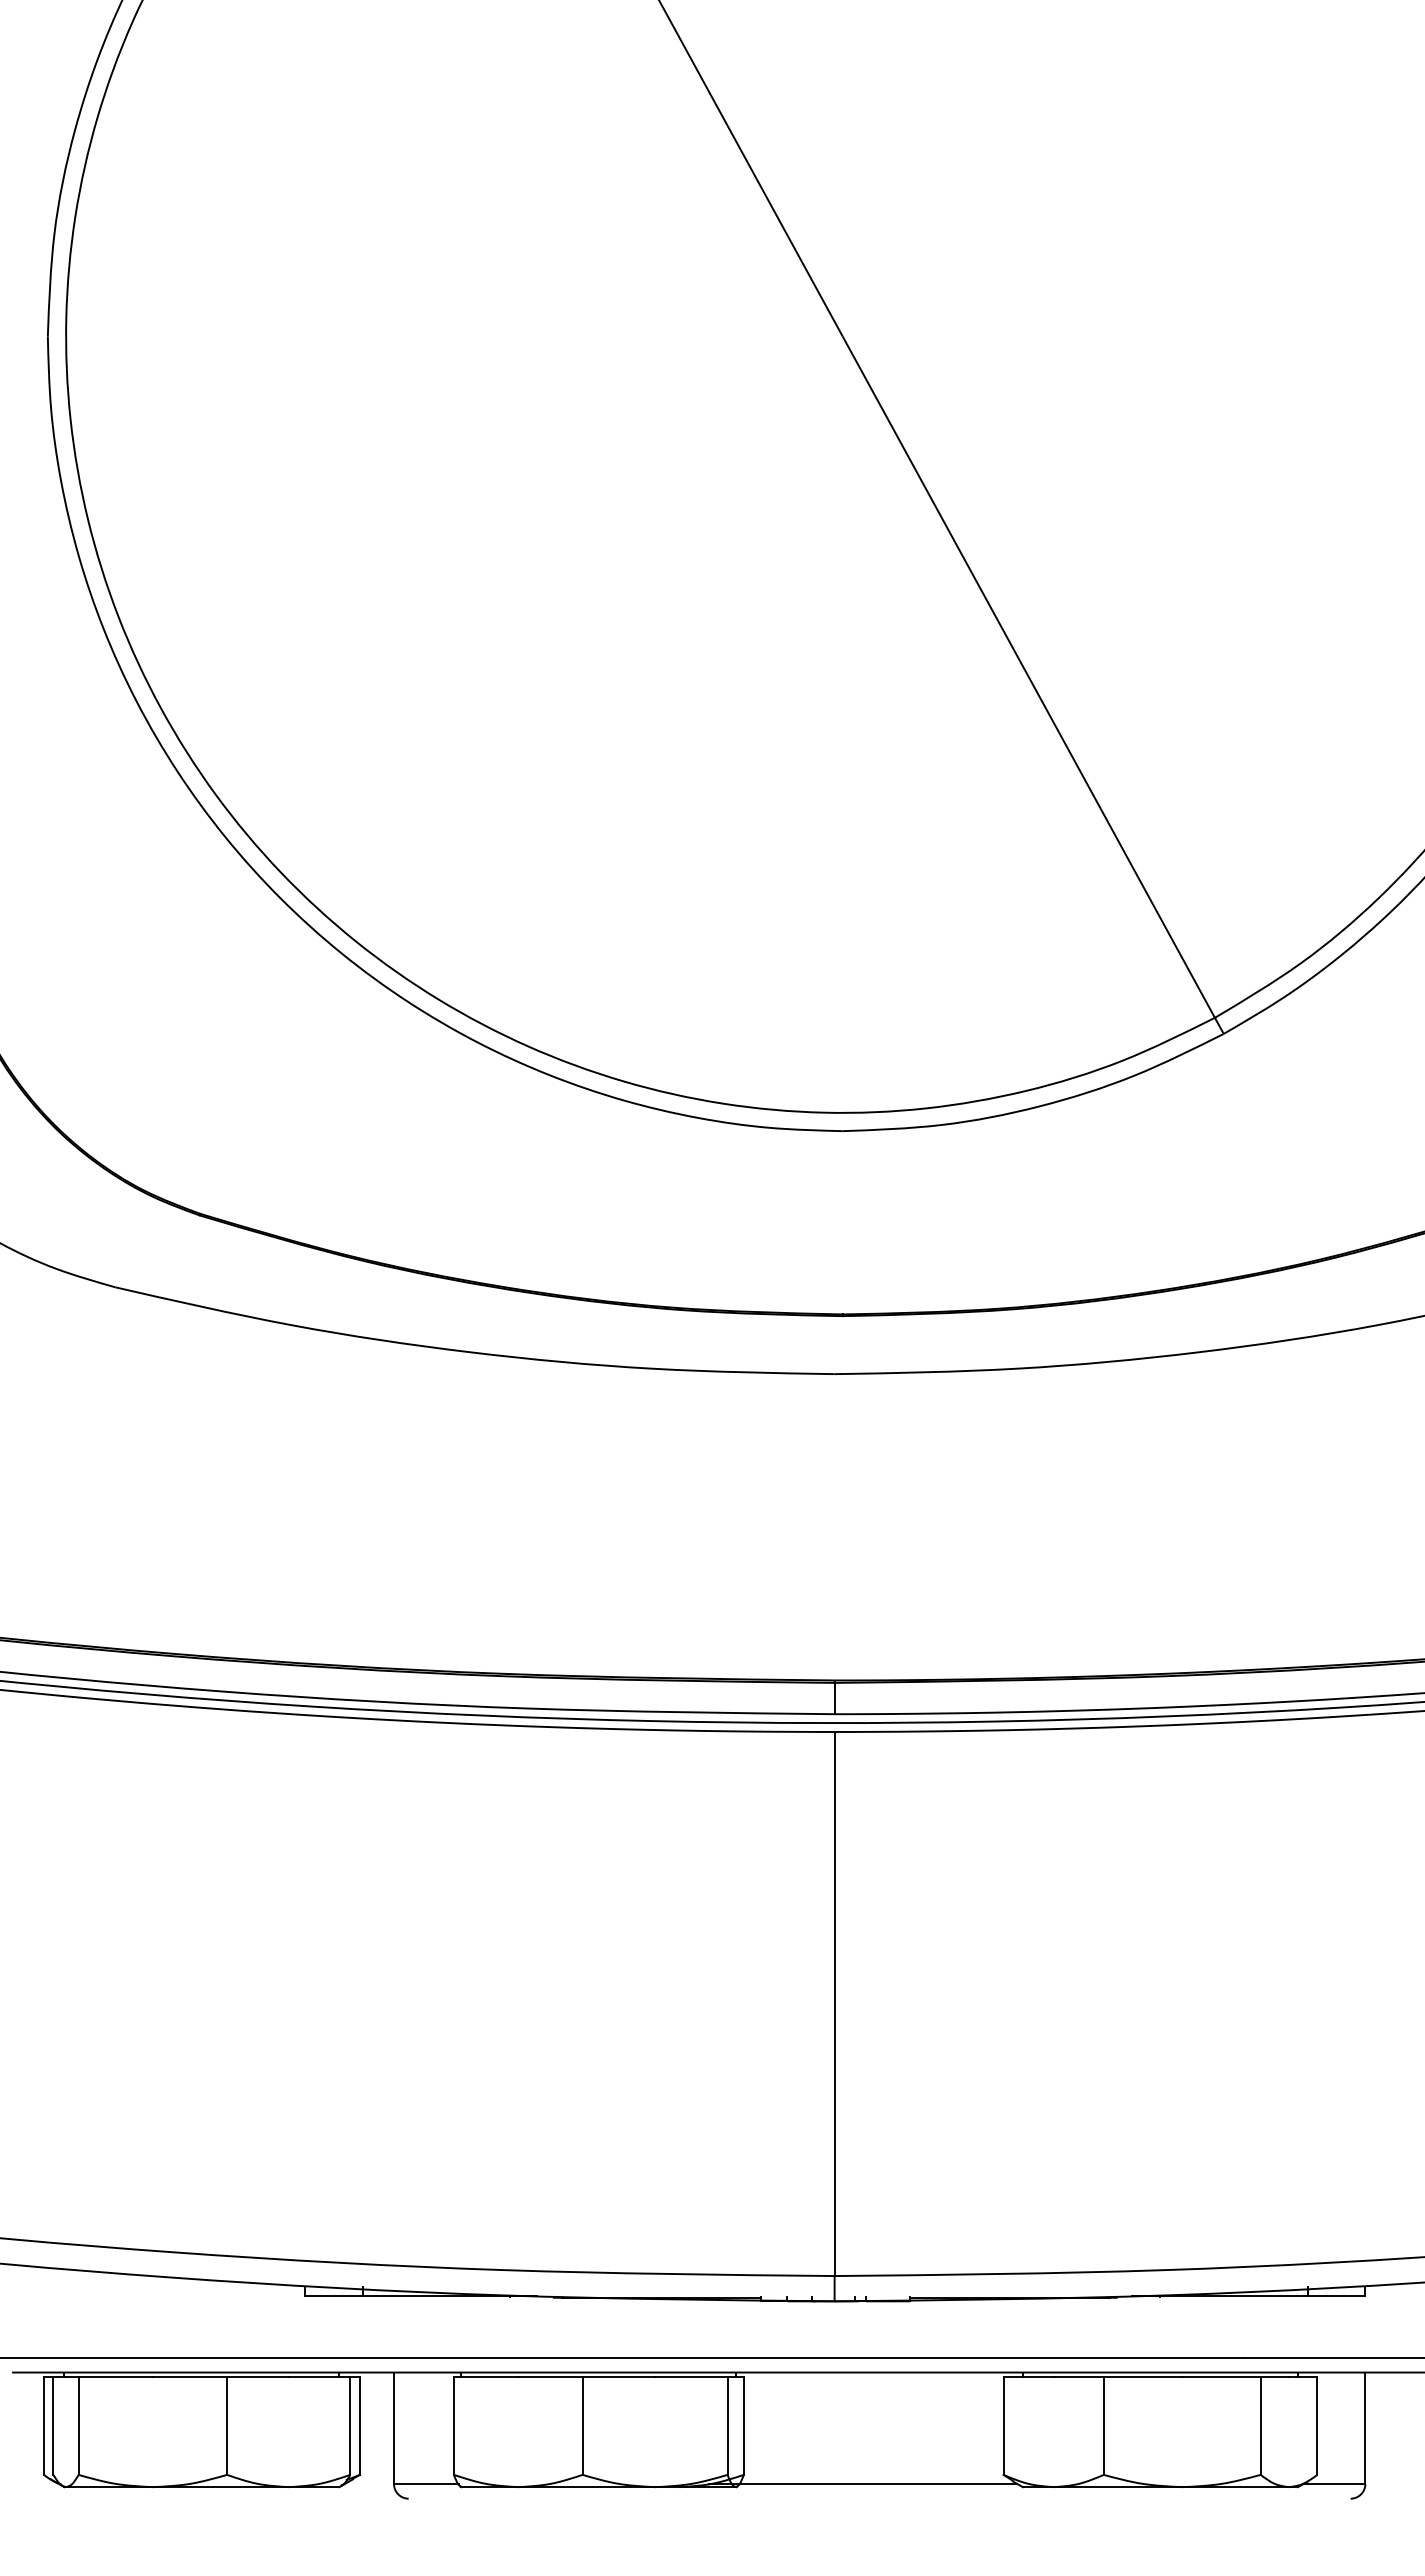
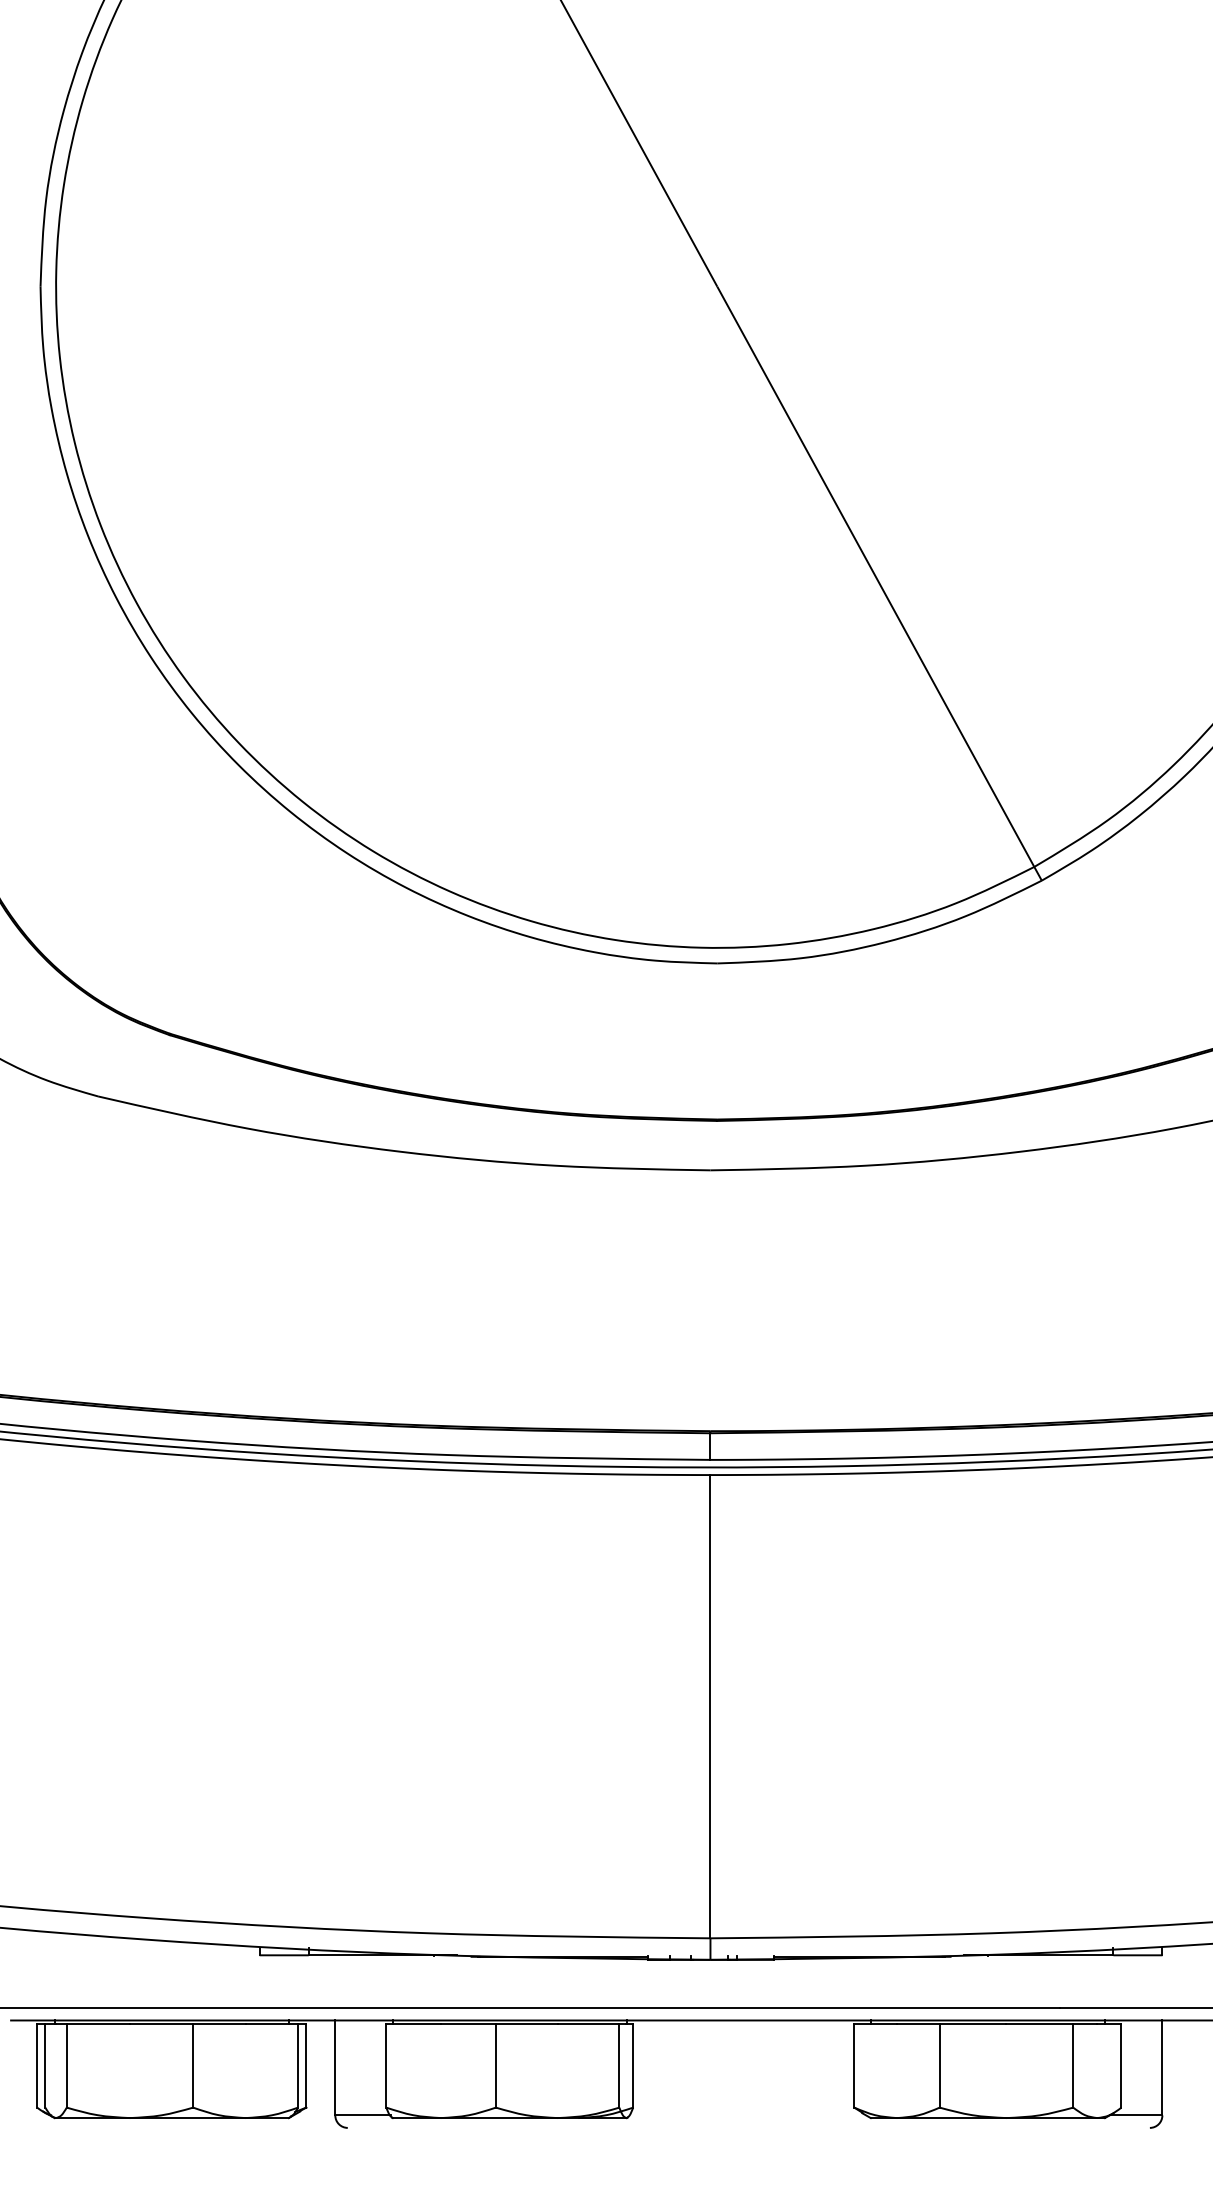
line: (863, 2484) -> (735, 2115), removed

